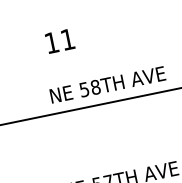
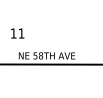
text: (59, 41) -> (17, 33), moved

